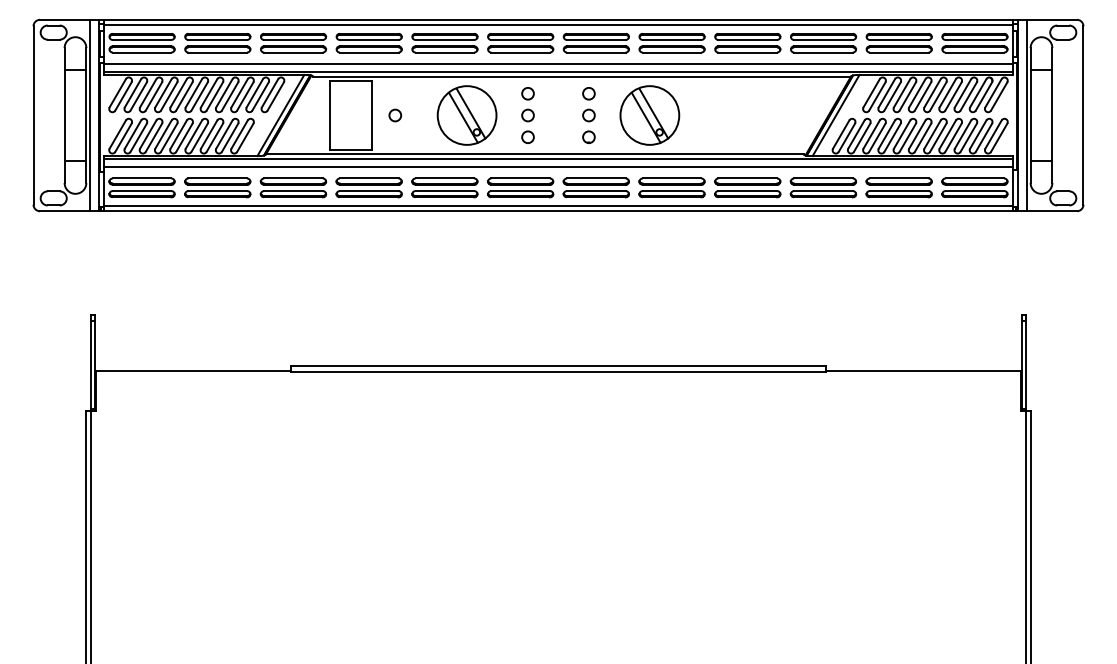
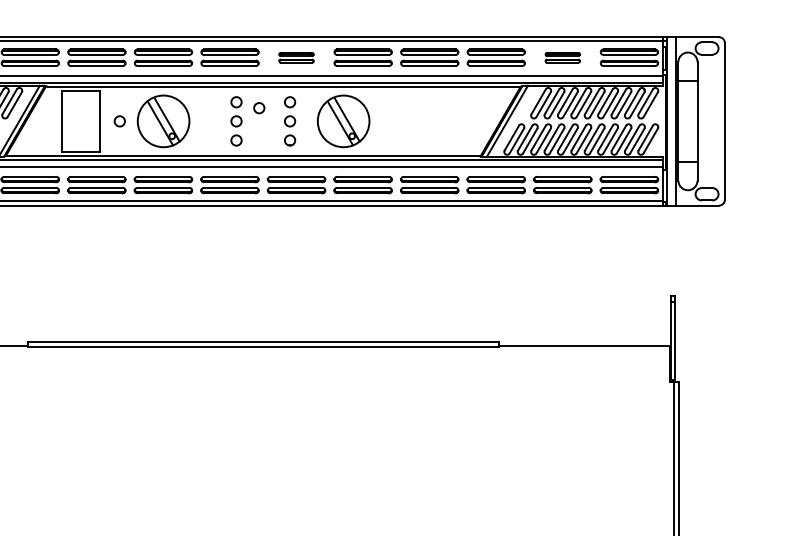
part: (595, 43) -> (295, 58), size x0.6
part: (898, 43) -> (562, 58), size x0.6
circle: (553, 100) -> (258, 108), added
part: (466, 115) -> (163, 121), moved

